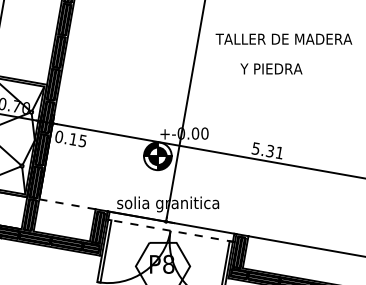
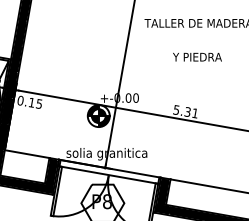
text: (271, 68) -> (197, 56), moved
line: (67, 204) -> (27, 154), dashed -> solid
line: (170, 230) -> (108, 174), dashed -> solid

